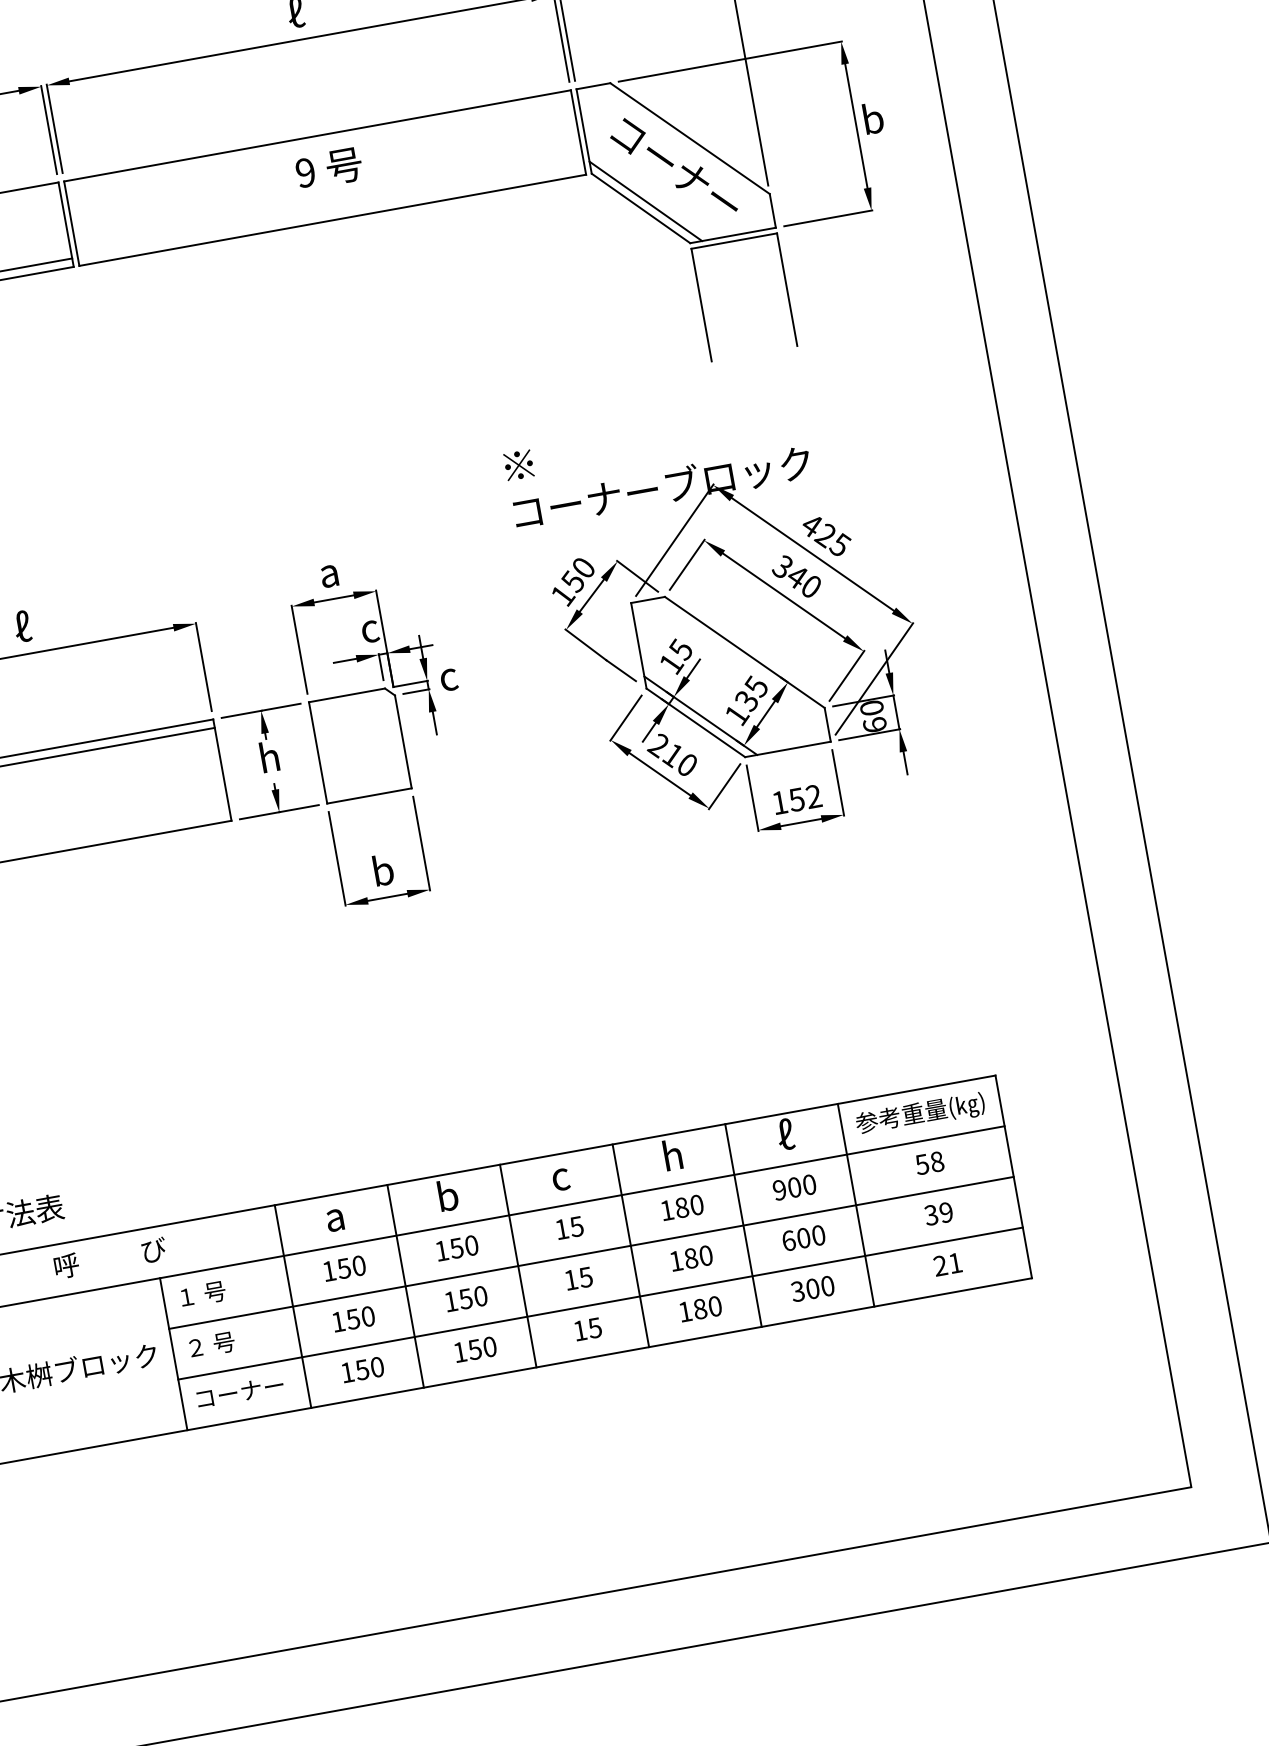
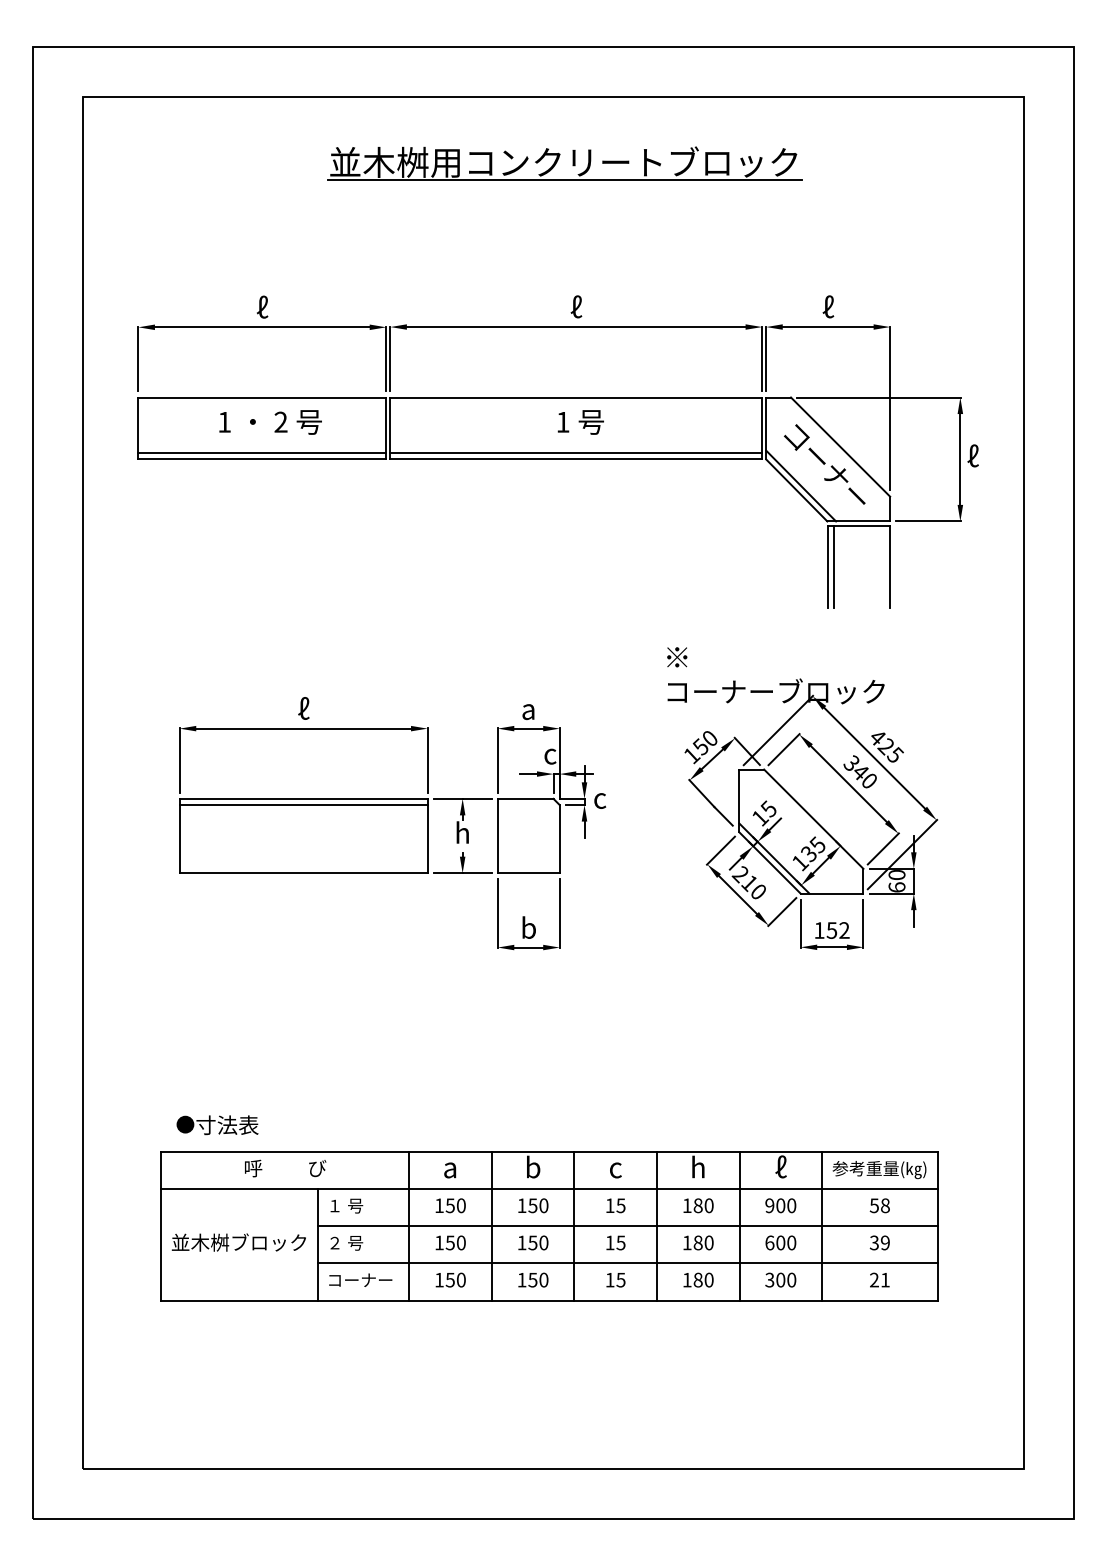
text: (873, 117) -> (973, 455), b -> ℓ
text: (304, 171) -> (562, 421), 9 -> 1
line: (331, 212) -> (576, 453), added
line: (709, 303) -> (833, 566), added

